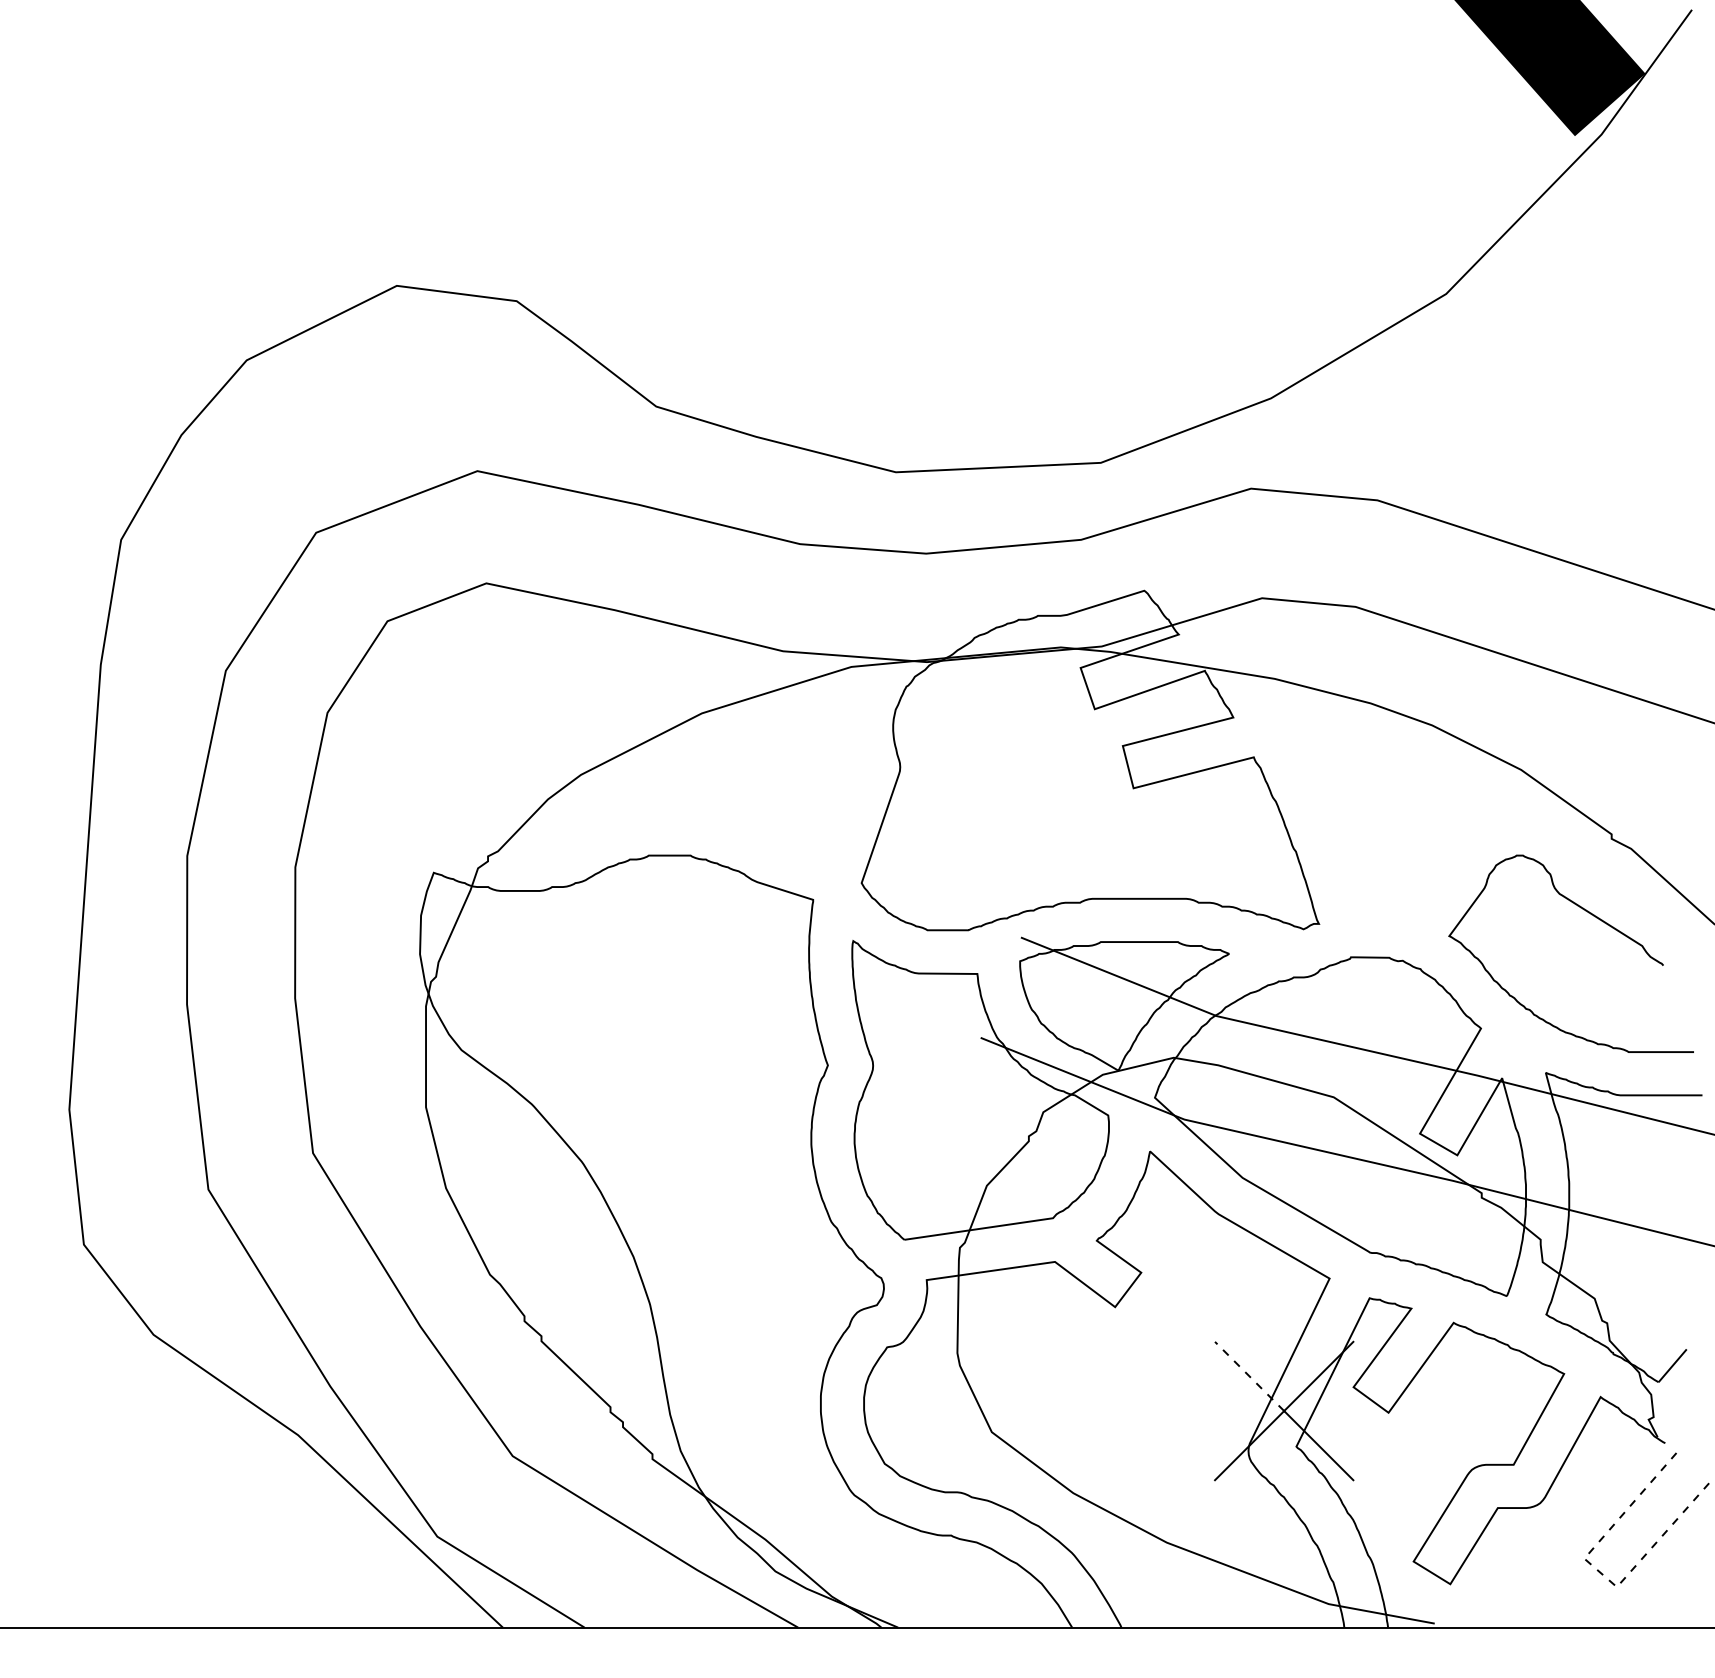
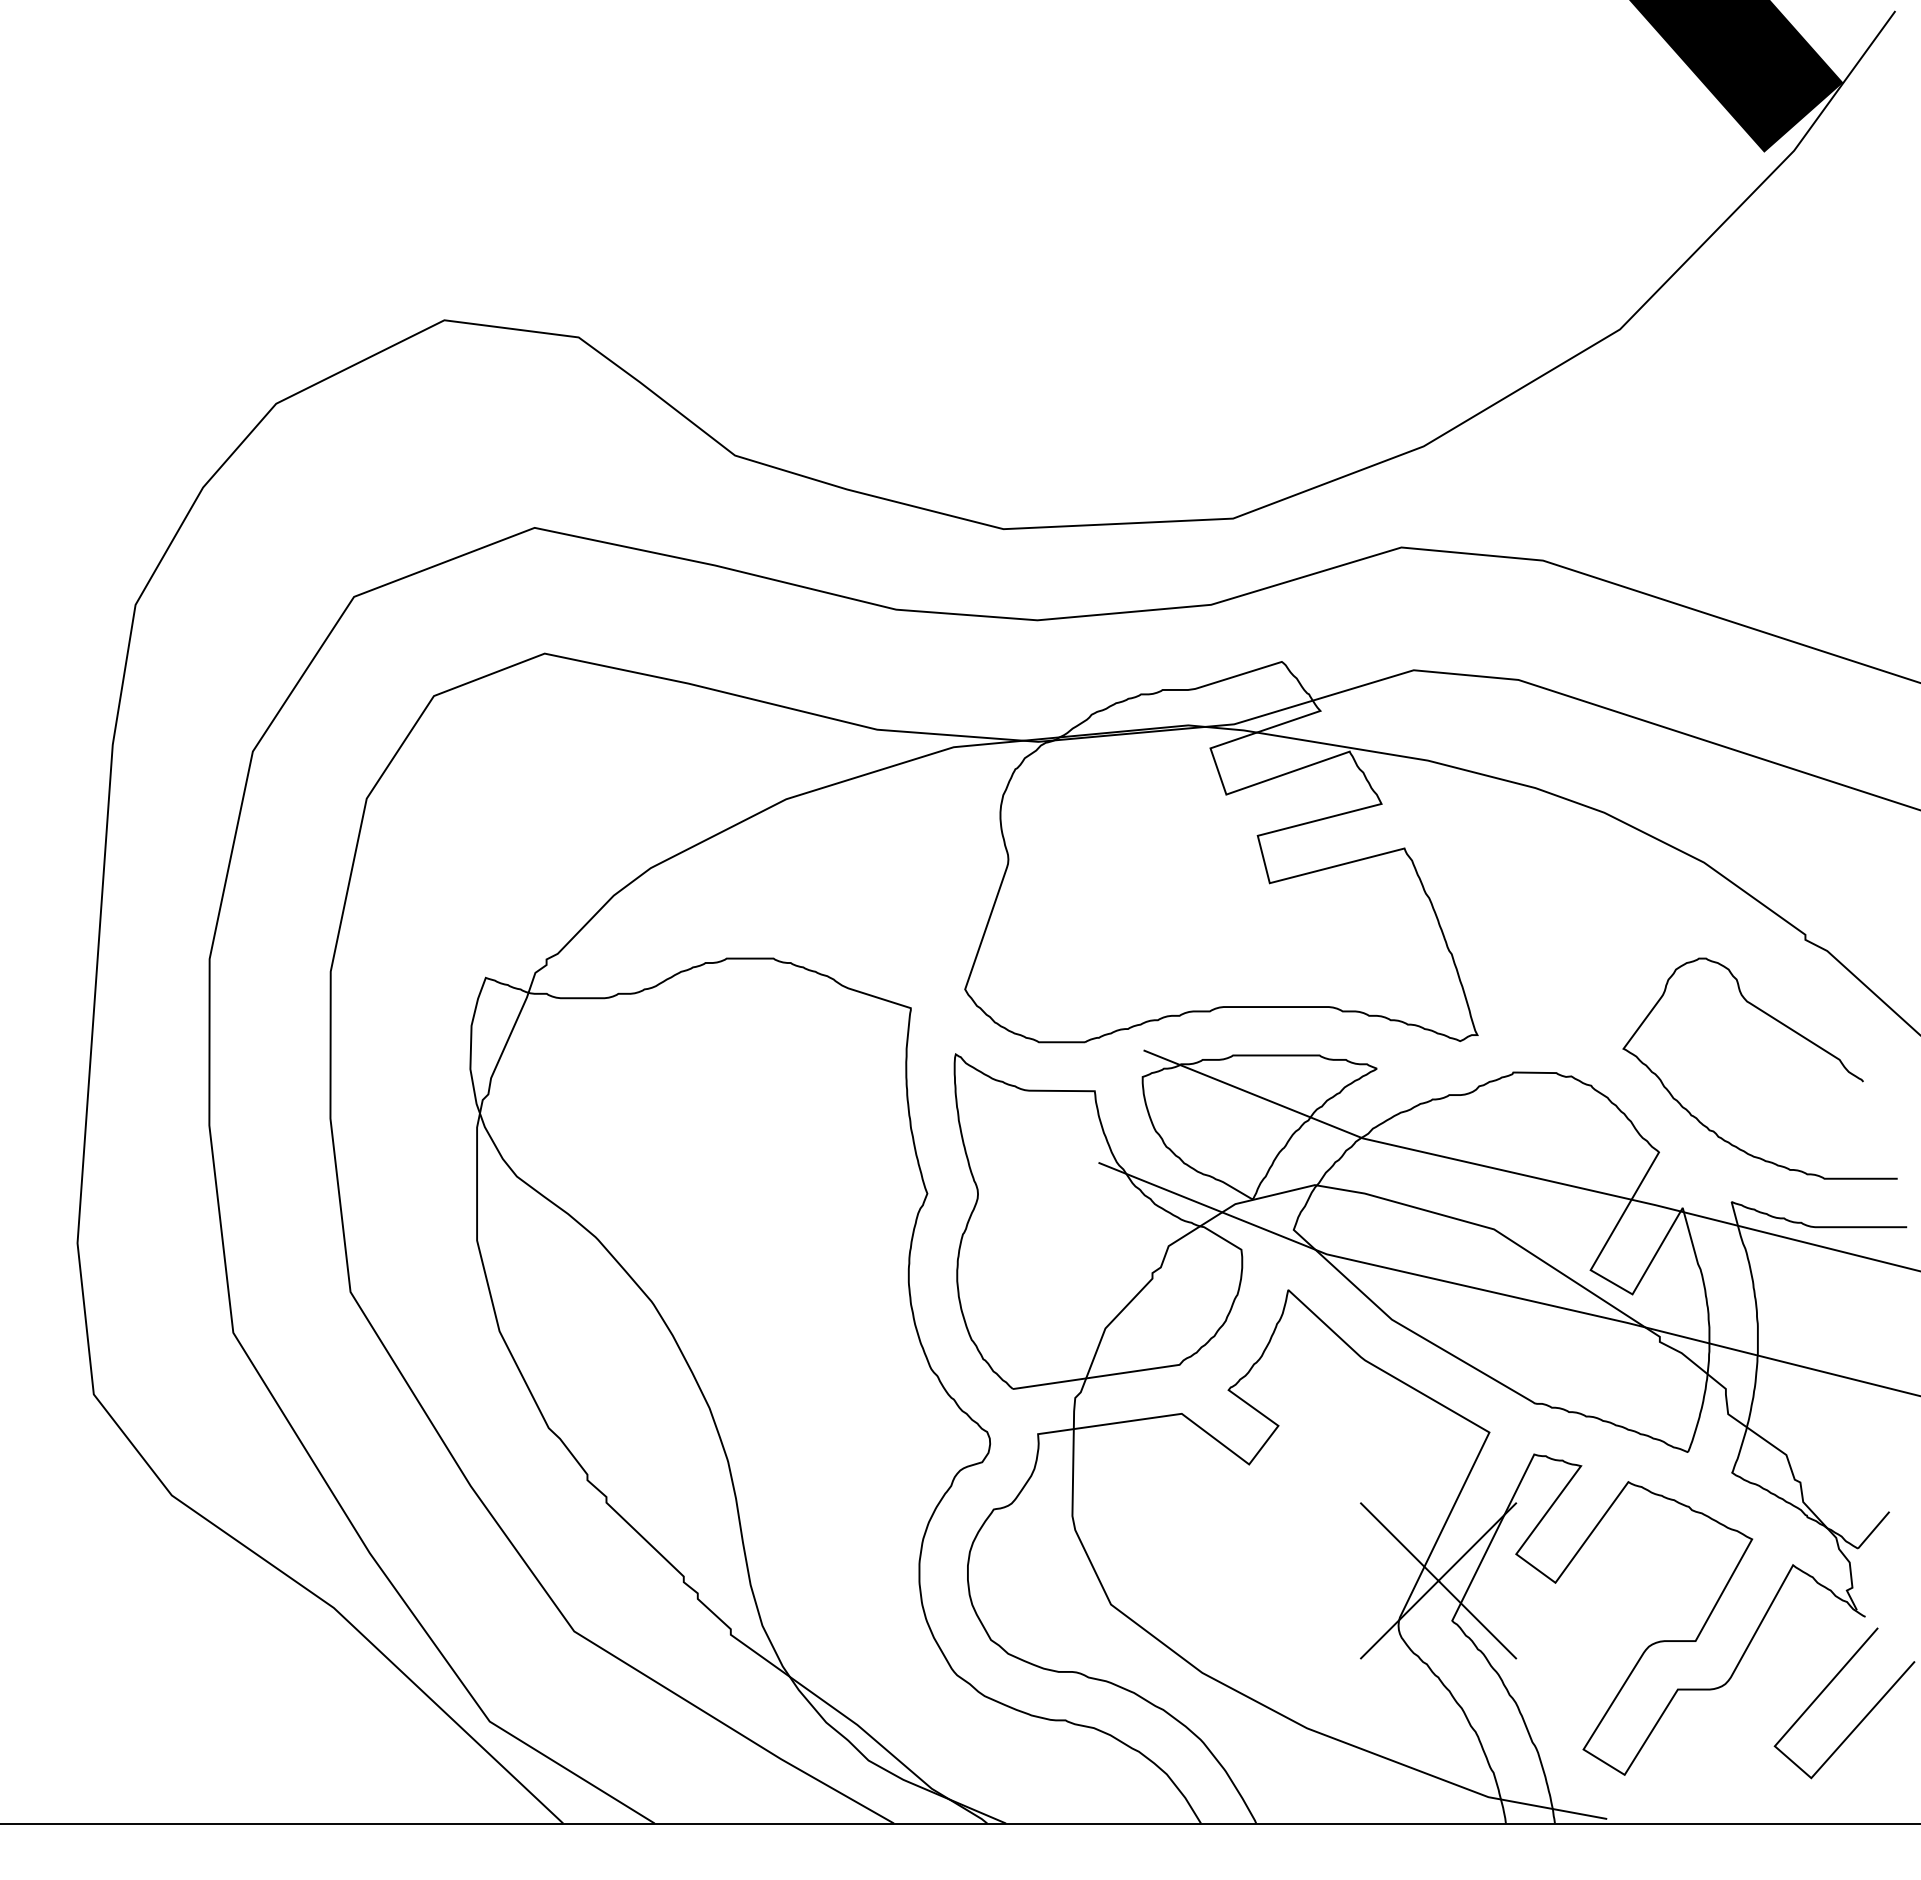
line: (1249, 1376) -> (1399, 1542), dashed -> solid
line: (1600, 1572) -> (1792, 1761), dashed -> solid

